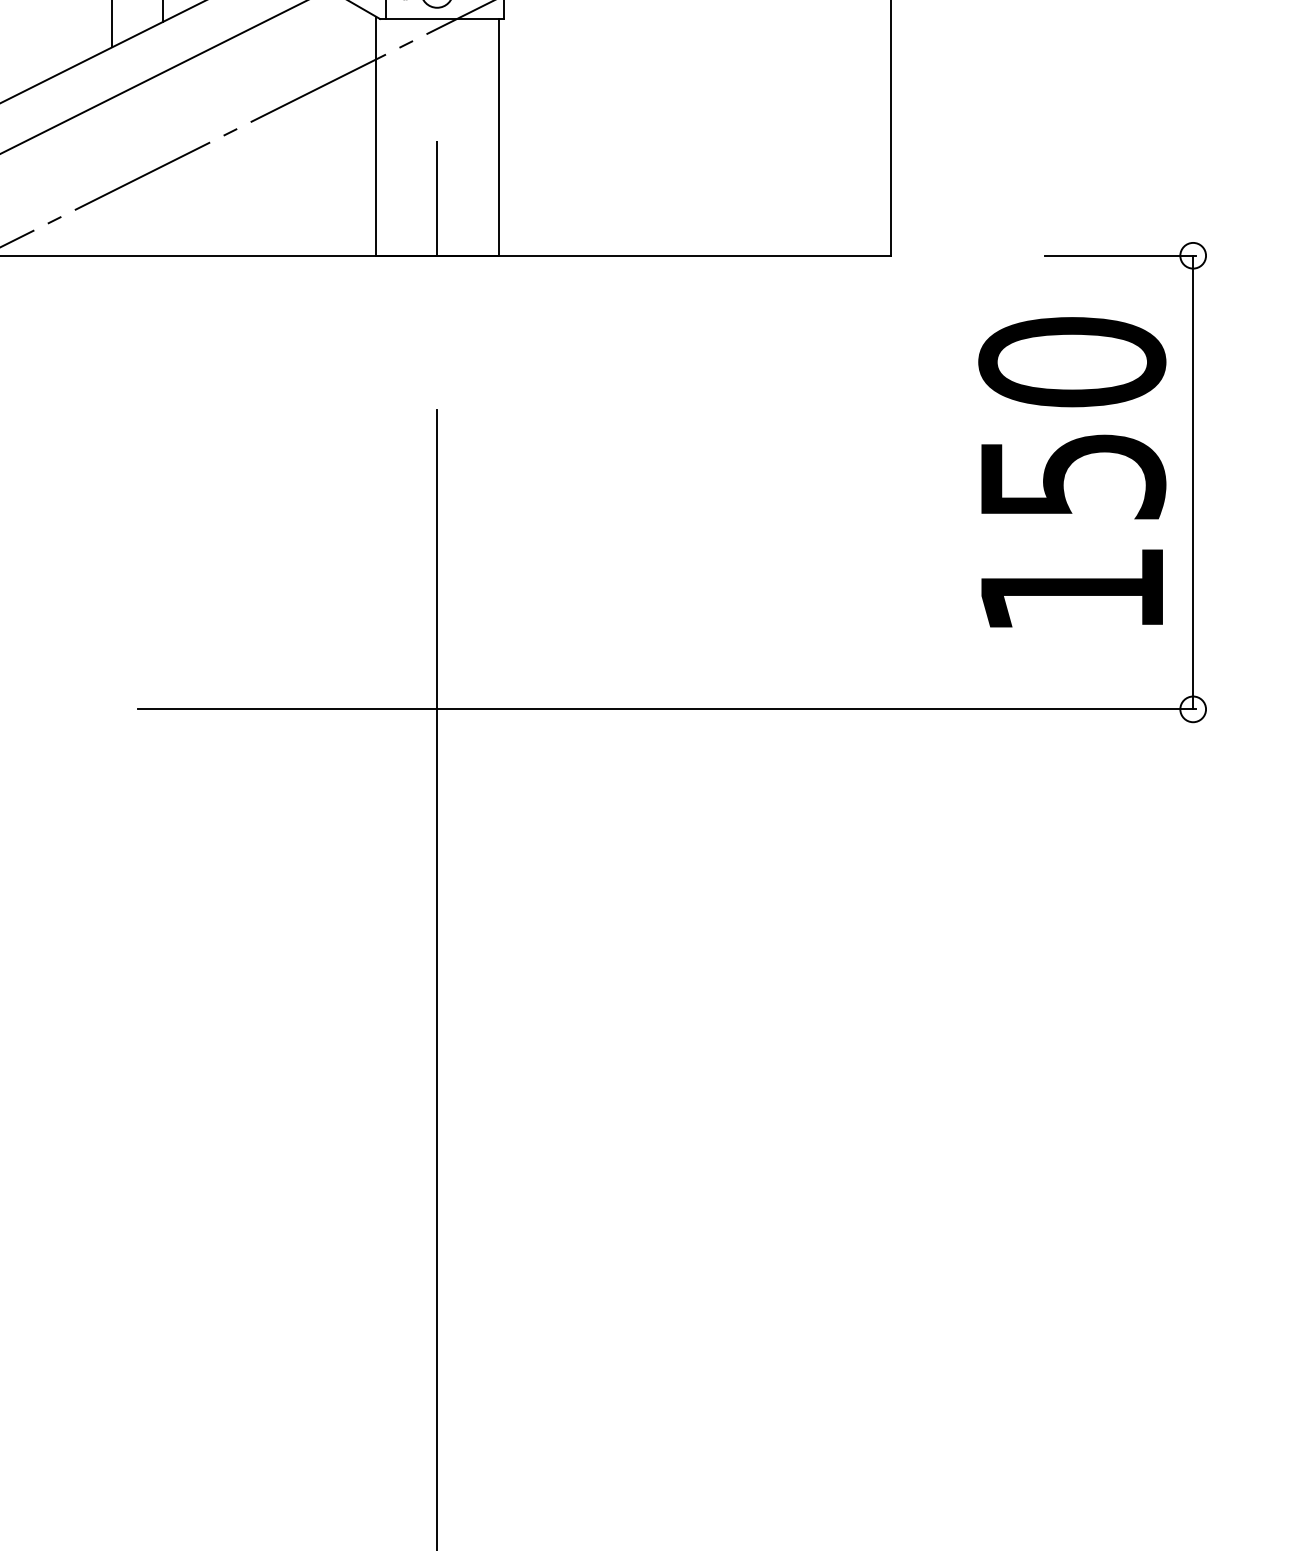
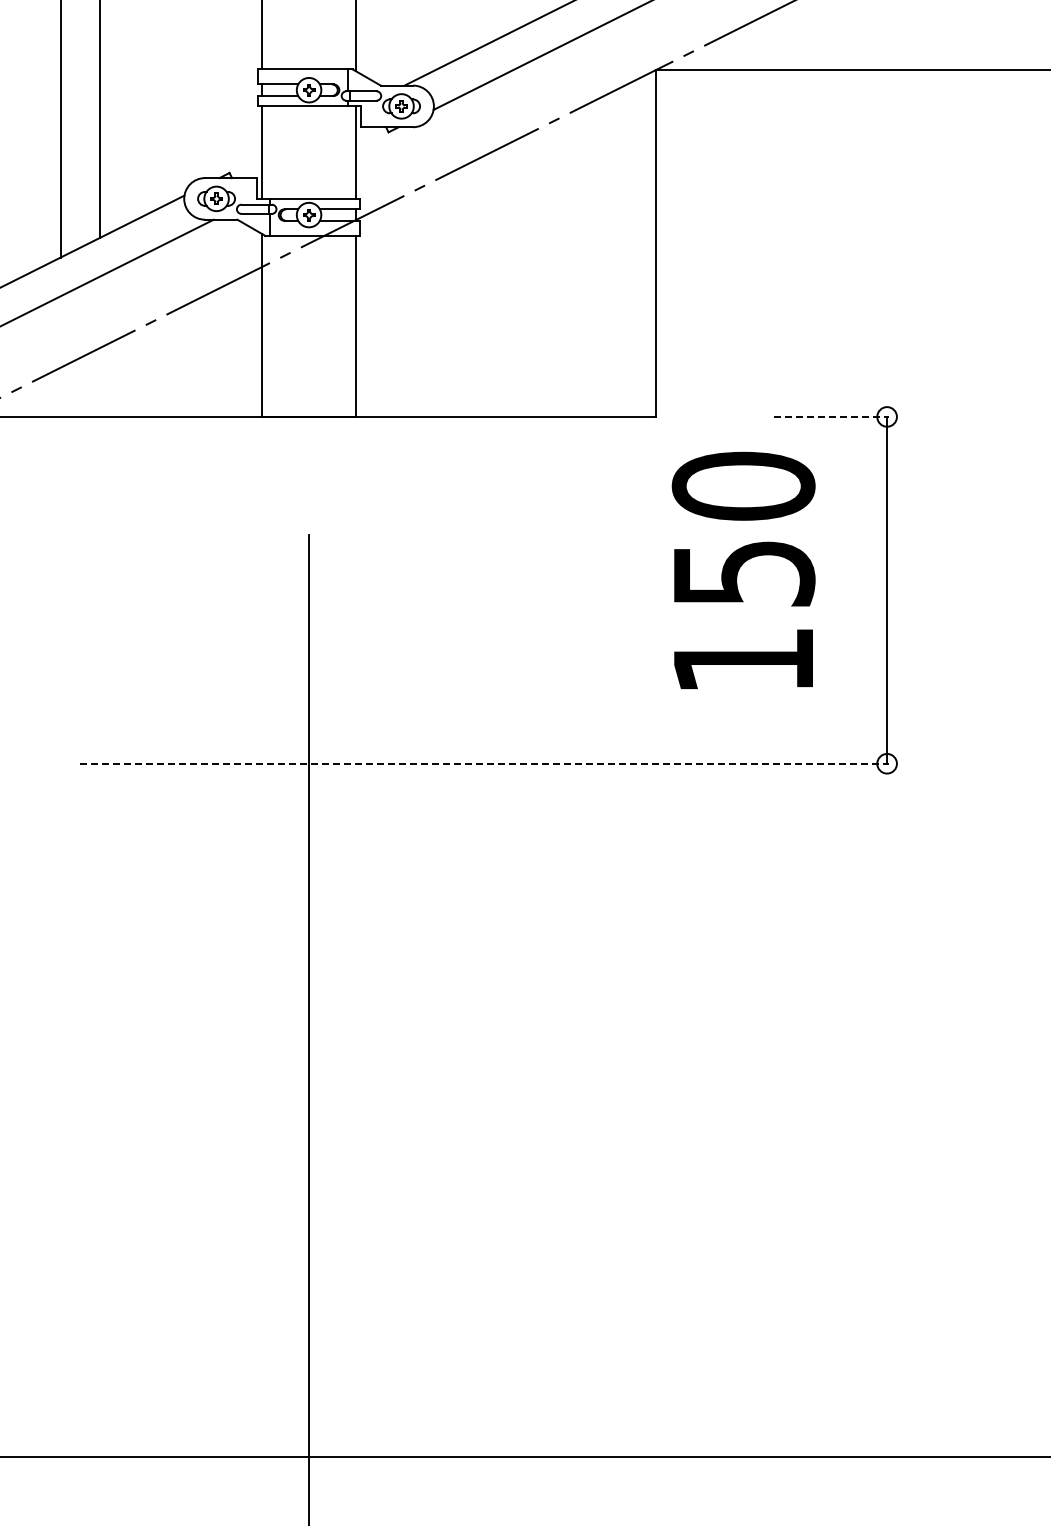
line: (437, 197) -> (309, 372), removed
line: (1120, 255) -> (831, 416), solid -> dashed
text: (1072, 470) -> (743, 569), moved
line: (666, 709) -> (484, 763), solid -> dashed

